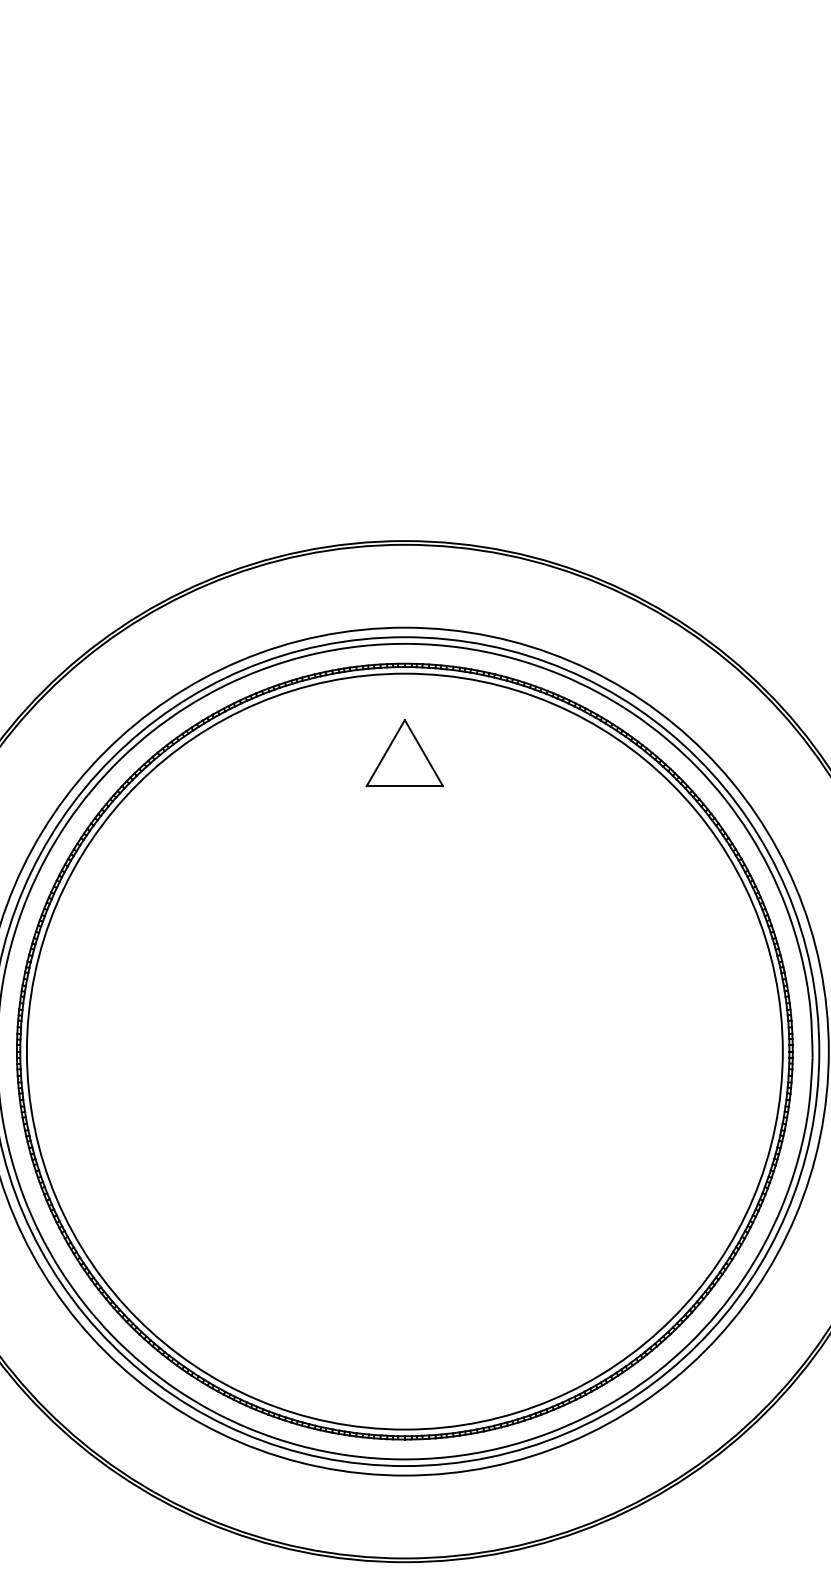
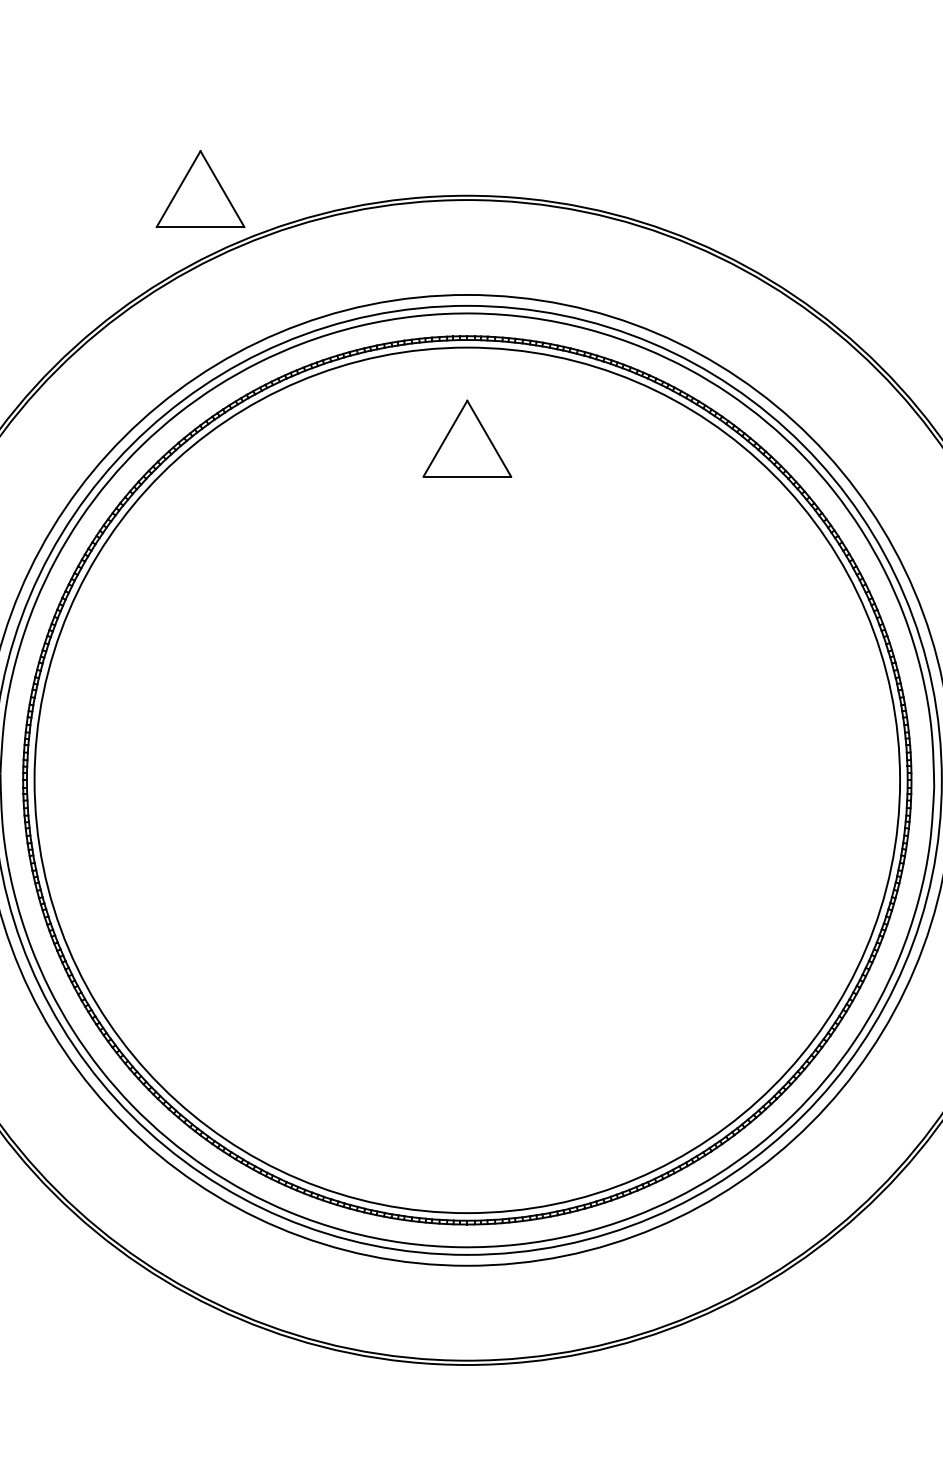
part: (171, 535) -> (200, 189), added

